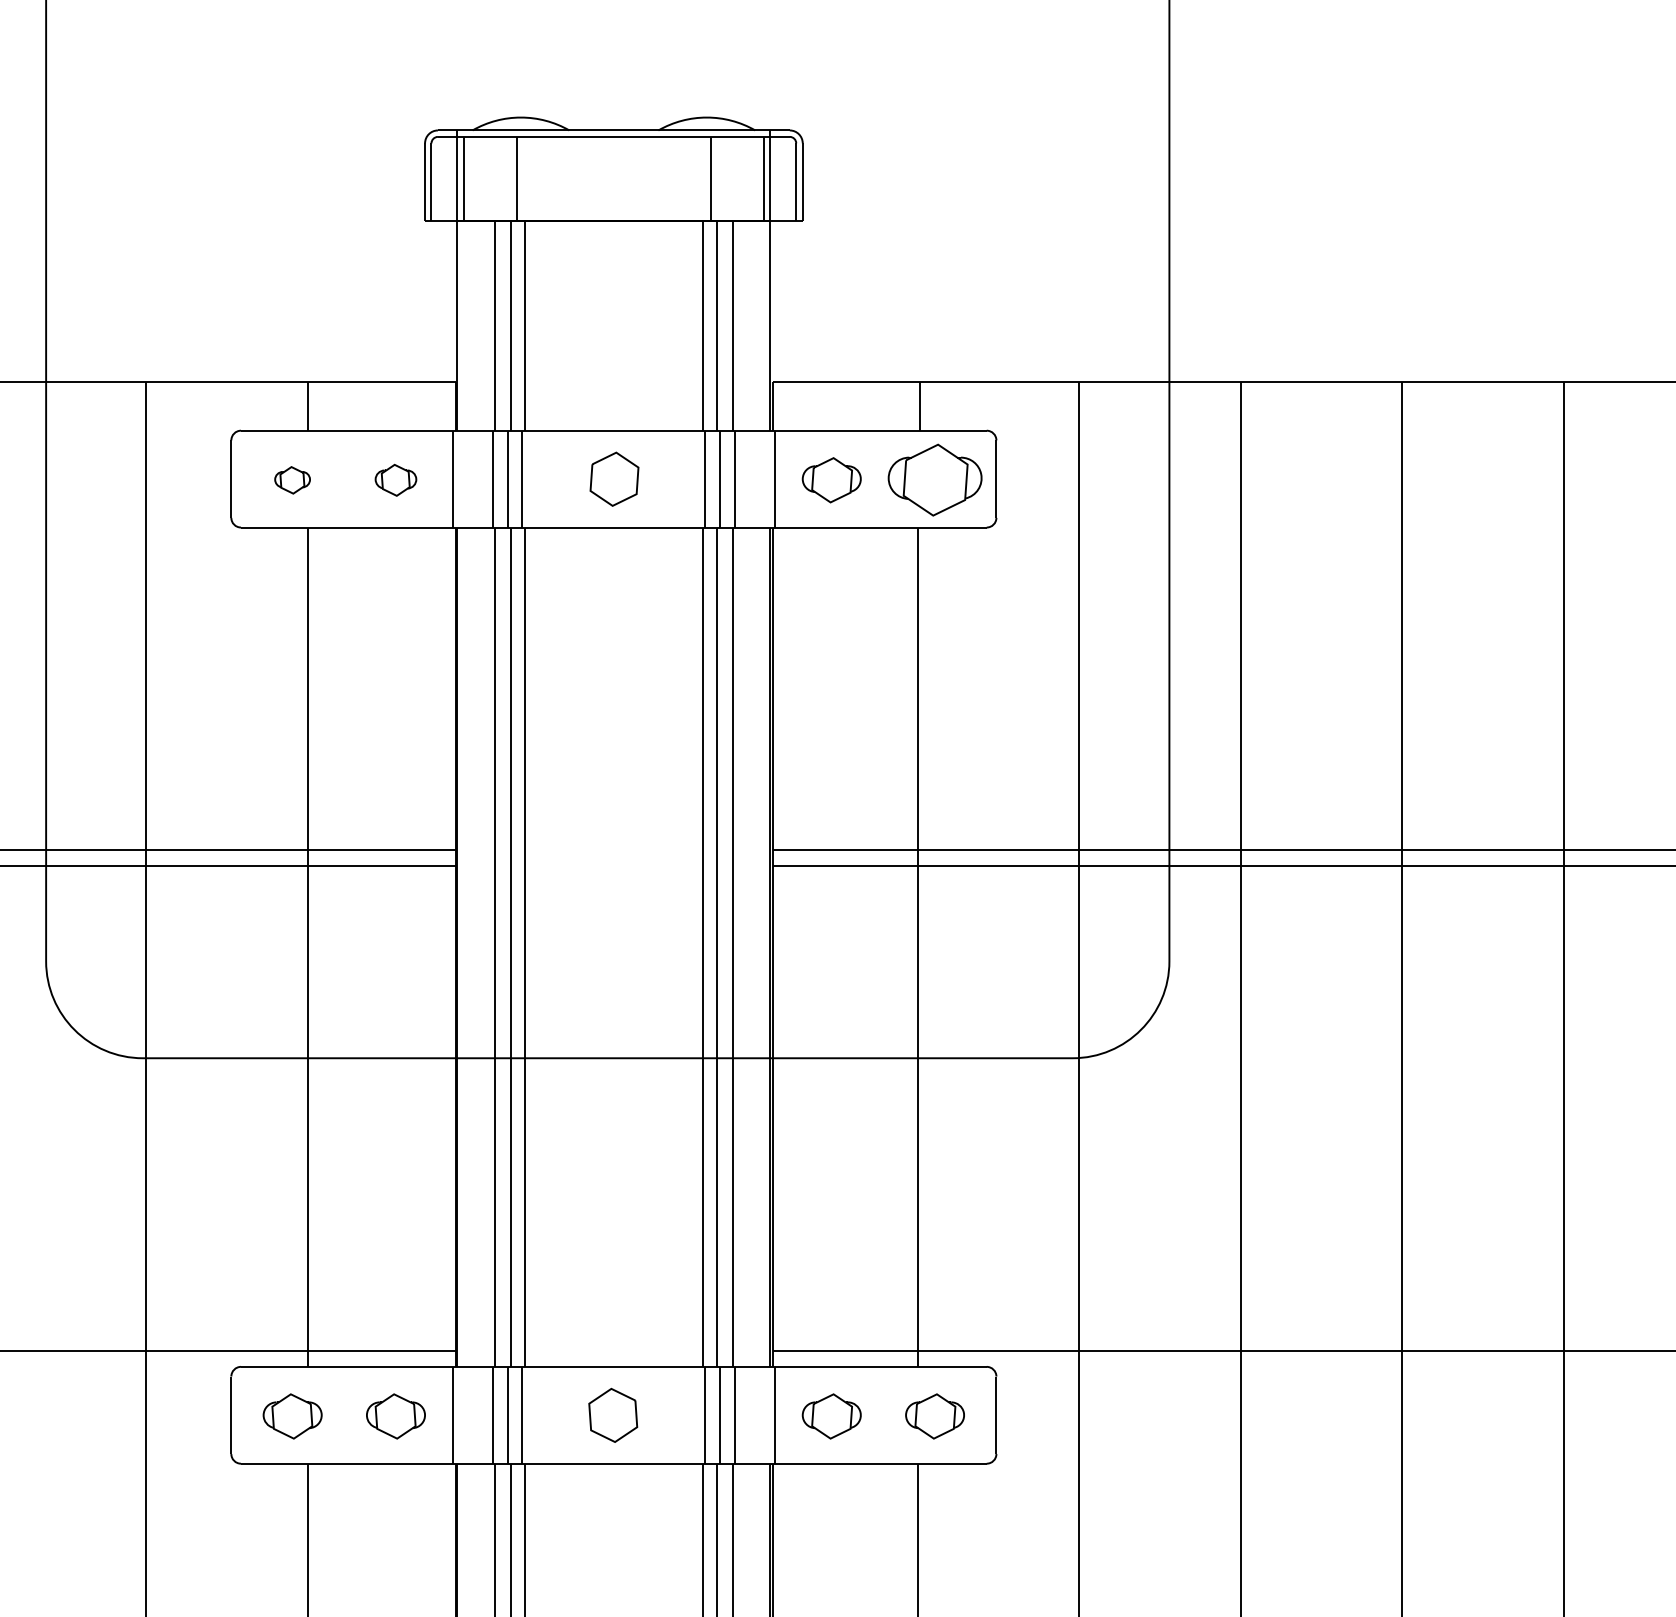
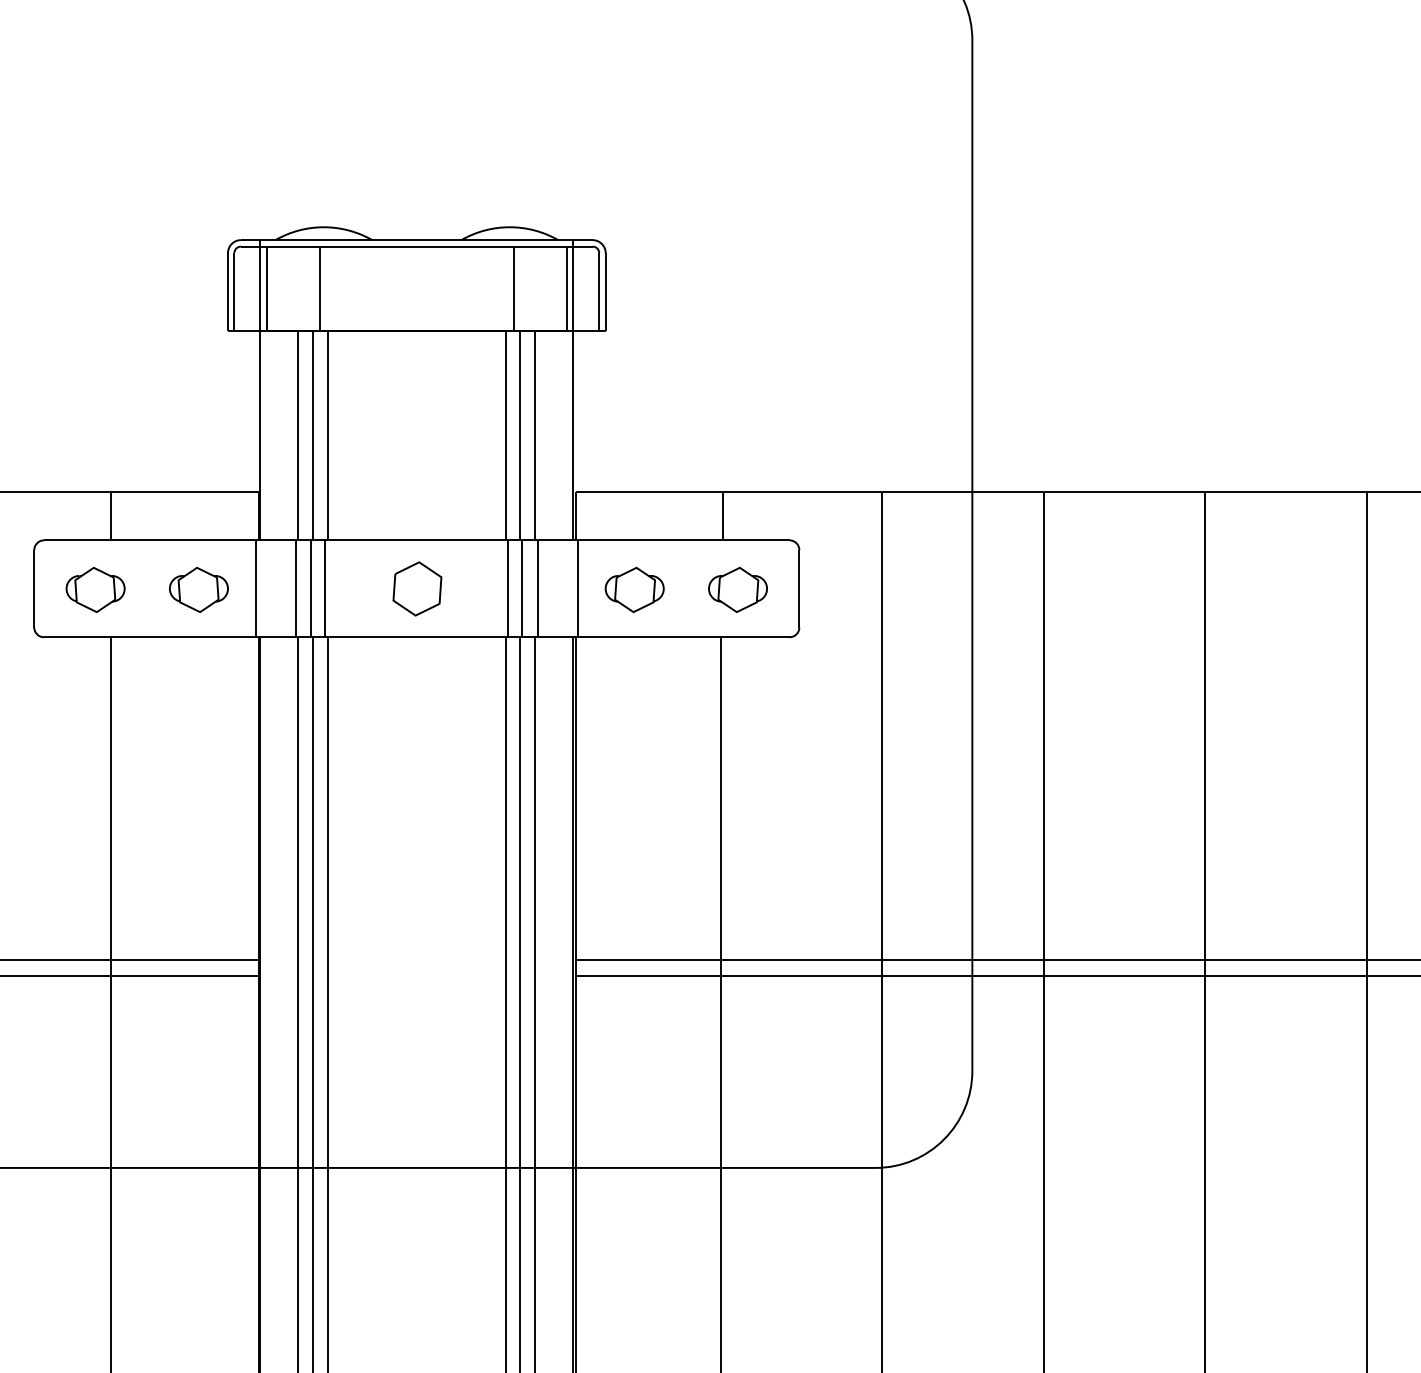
part: (292, 480) -> (95, 590), size x1.67
part: (395, 480) -> (198, 590), size x1.43
part: (934, 480) -> (737, 590), size x0.62

